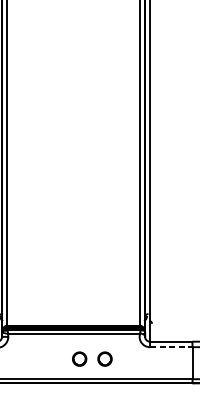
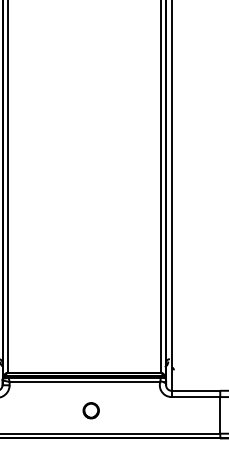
line: (171, 347) -> (196, 397), dashed -> solid
part: (104, 358) -> (119, 410), removed

